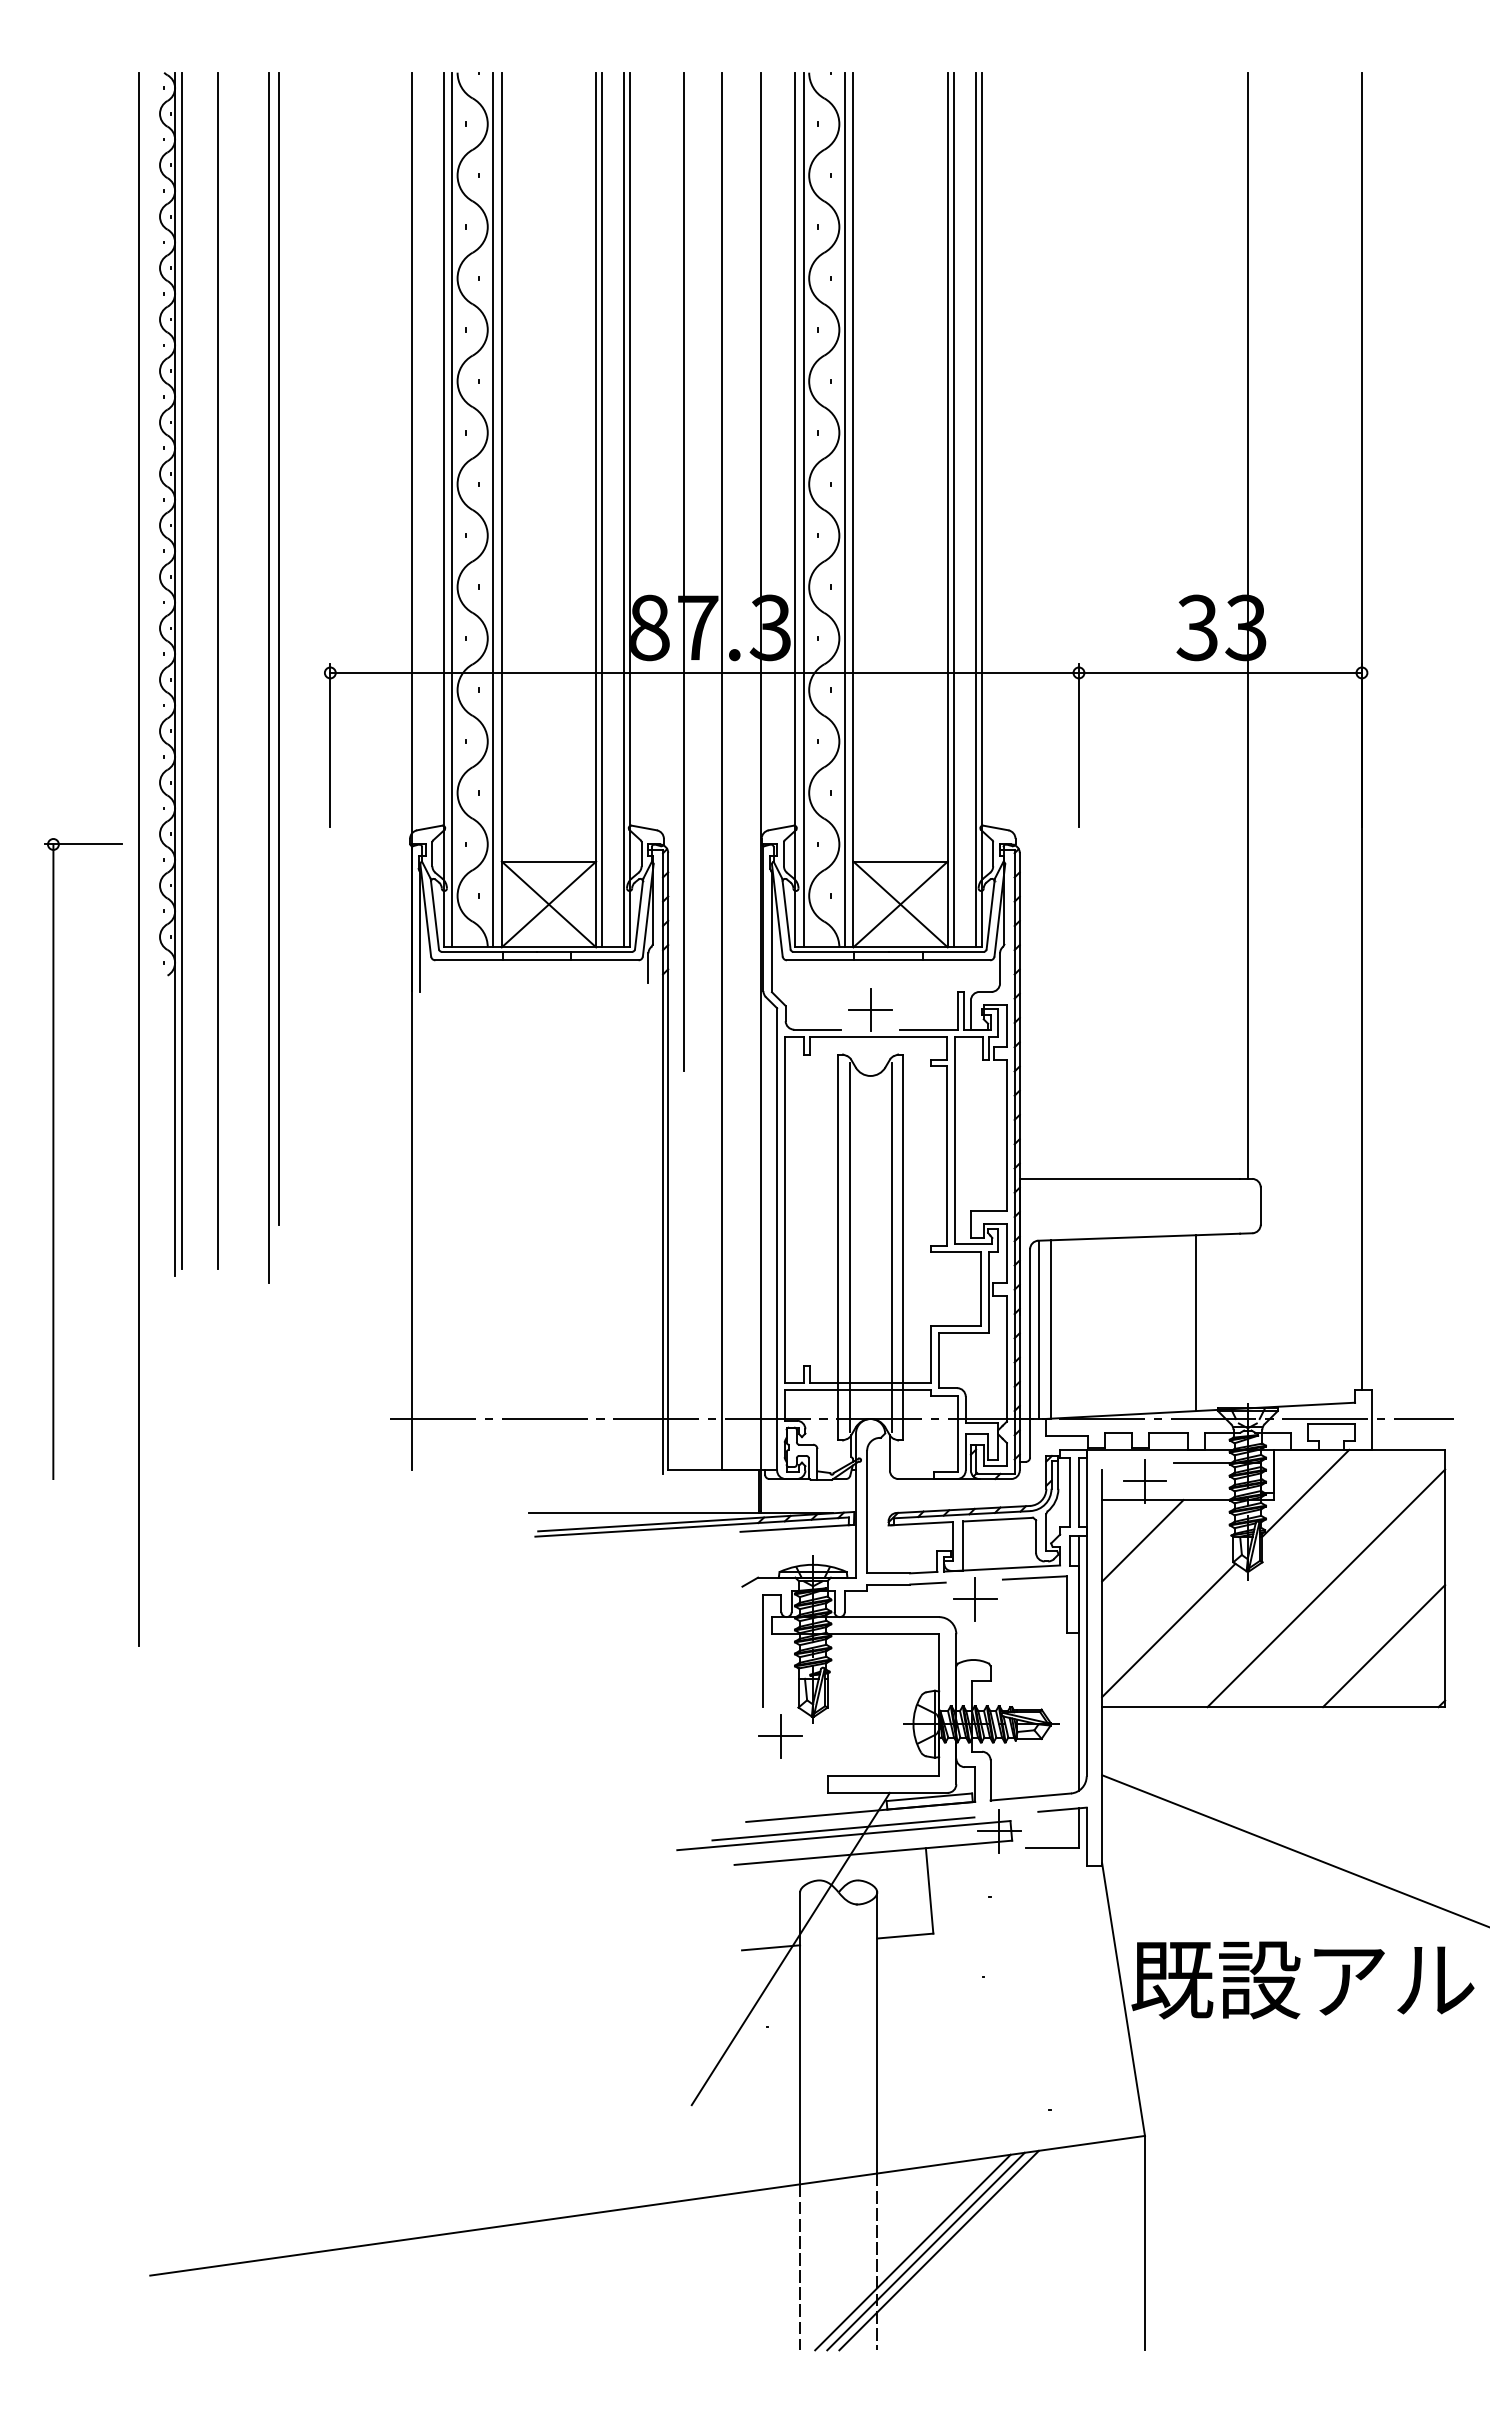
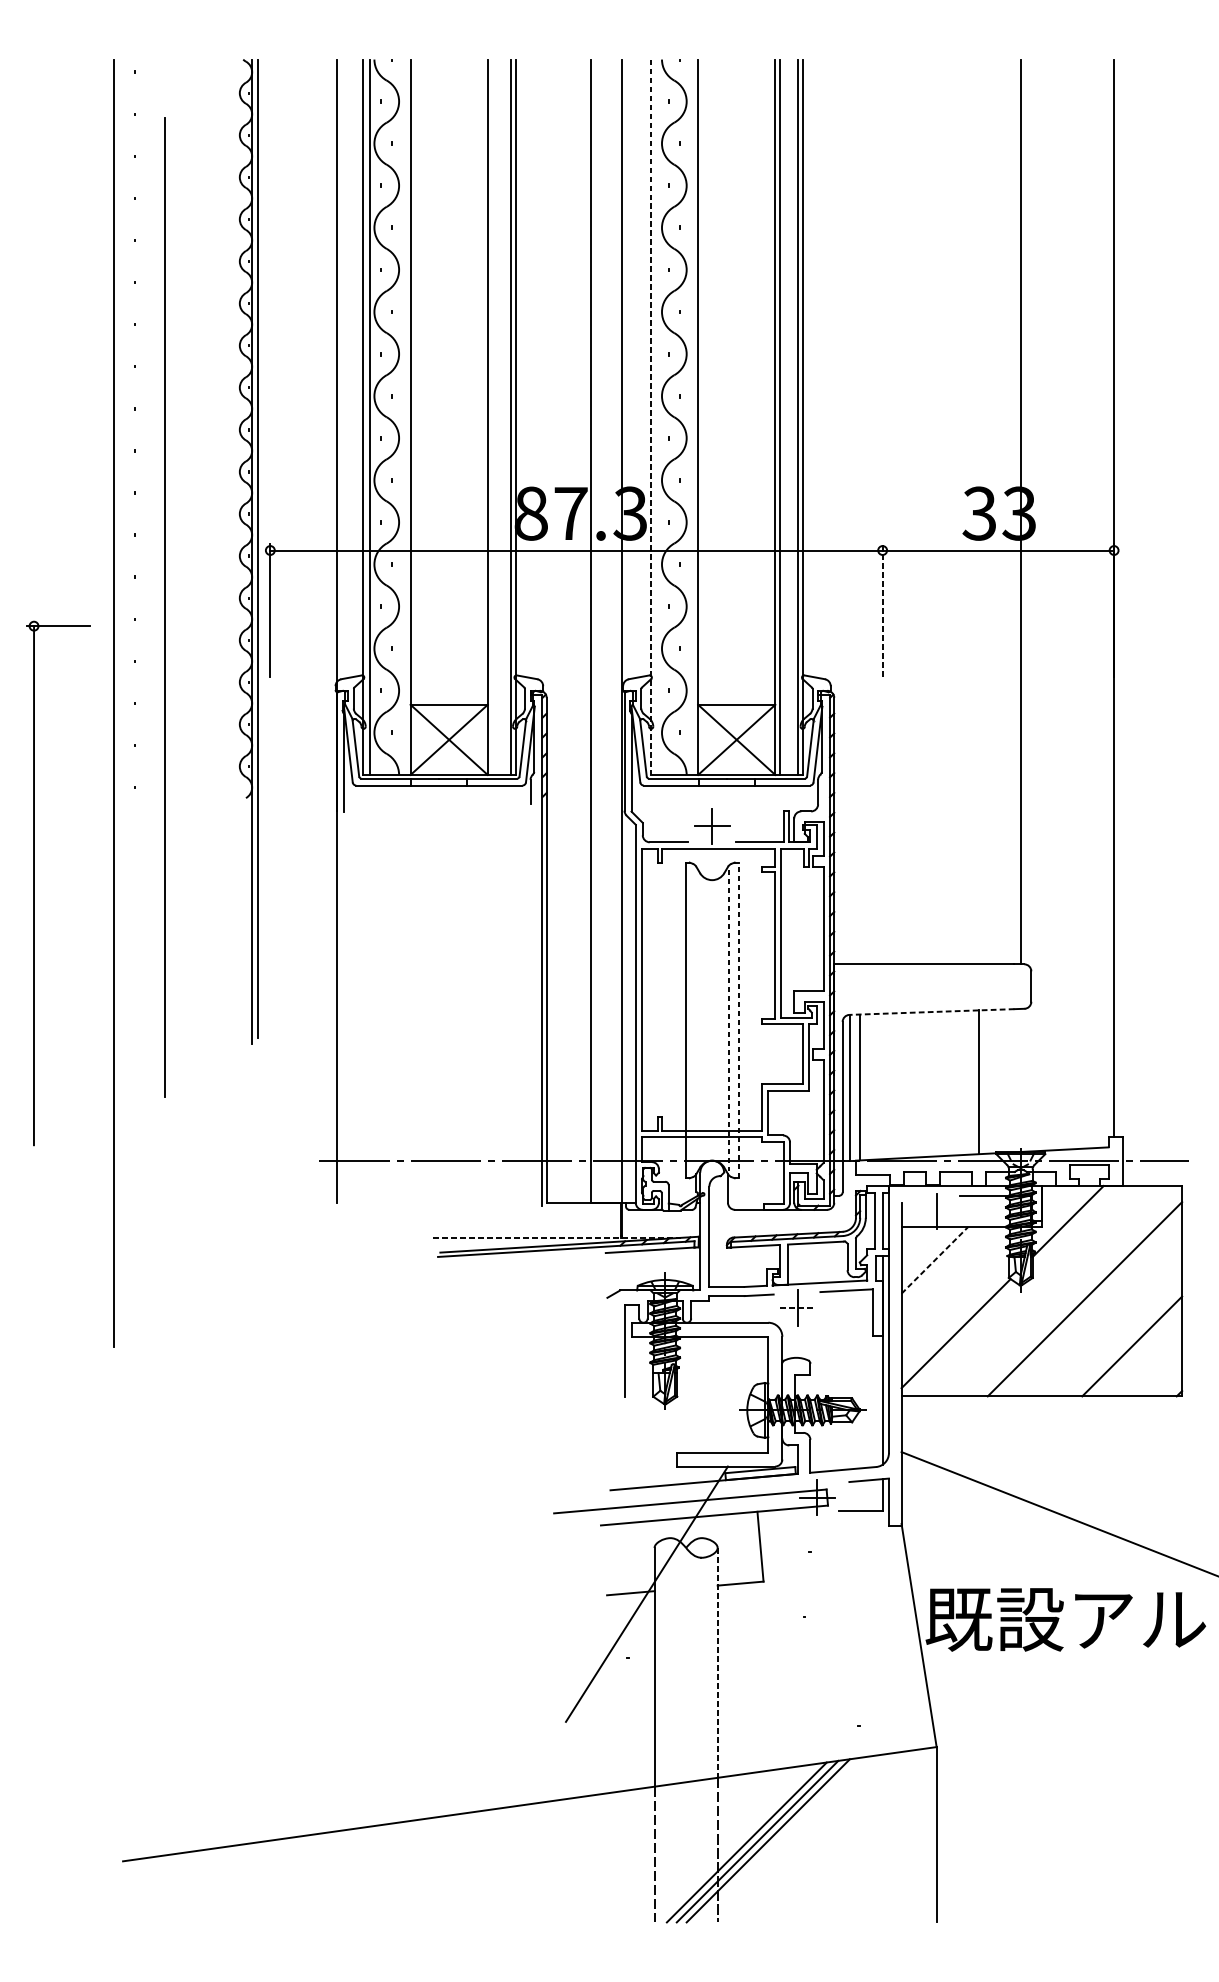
line: (493, 509) -> (403, 416), removed
line: (602, 509) -> (492, 416), removed
line: (803, 509) -> (657, 416), removed
line: (844, 509) -> (690, 416), removed
line: (795, 510) -> (650, 417), solid -> dashed
line: (683, 571) -> (559, 467), removed
line: (278, 648) -> (227, 530), removed
line: (217, 670) -> (164, 607), moved
part: (170, 674) -> (248, 551), moved
line: (268, 677) -> (219, 554), removed
line: (1078, 745) -> (882, 609), solid -> dashed
part: (54, 1158) -> (34, 883), moved
line: (1139, 1237) -> (932, 1012), solid -> dashed
line: (849, 1247) -> (694, 1020), removed
line: (902, 1247) -> (738, 1020), solid -> dashed
line: (891, 1248) -> (729, 1021), solid -> dashed
line: (1144, 1481) -> (936, 1211), removed
line: (680, 1513) -> (556, 1238), solid -> dashed
line: (1142, 1540) -> (934, 1260), solid -> dashed
line: (975, 1599) -> (798, 1308), solid -> dashed
part: (780, 1736) -> (638, 1420), removed
line: (843, 1828) -> (690, 1495), removed
line: (877, 2033) -> (717, 1663), solid -> dashed

